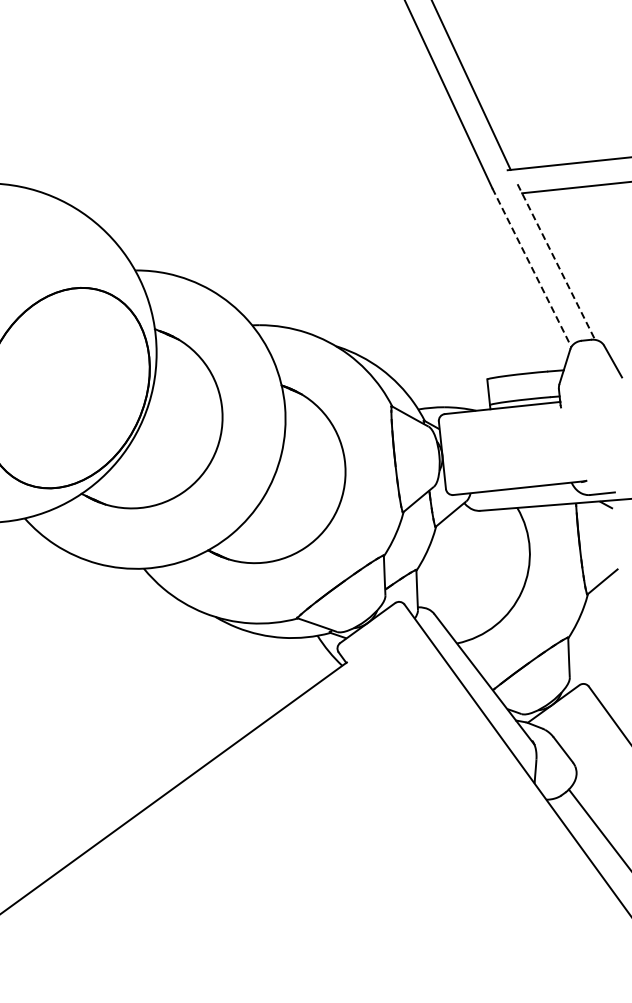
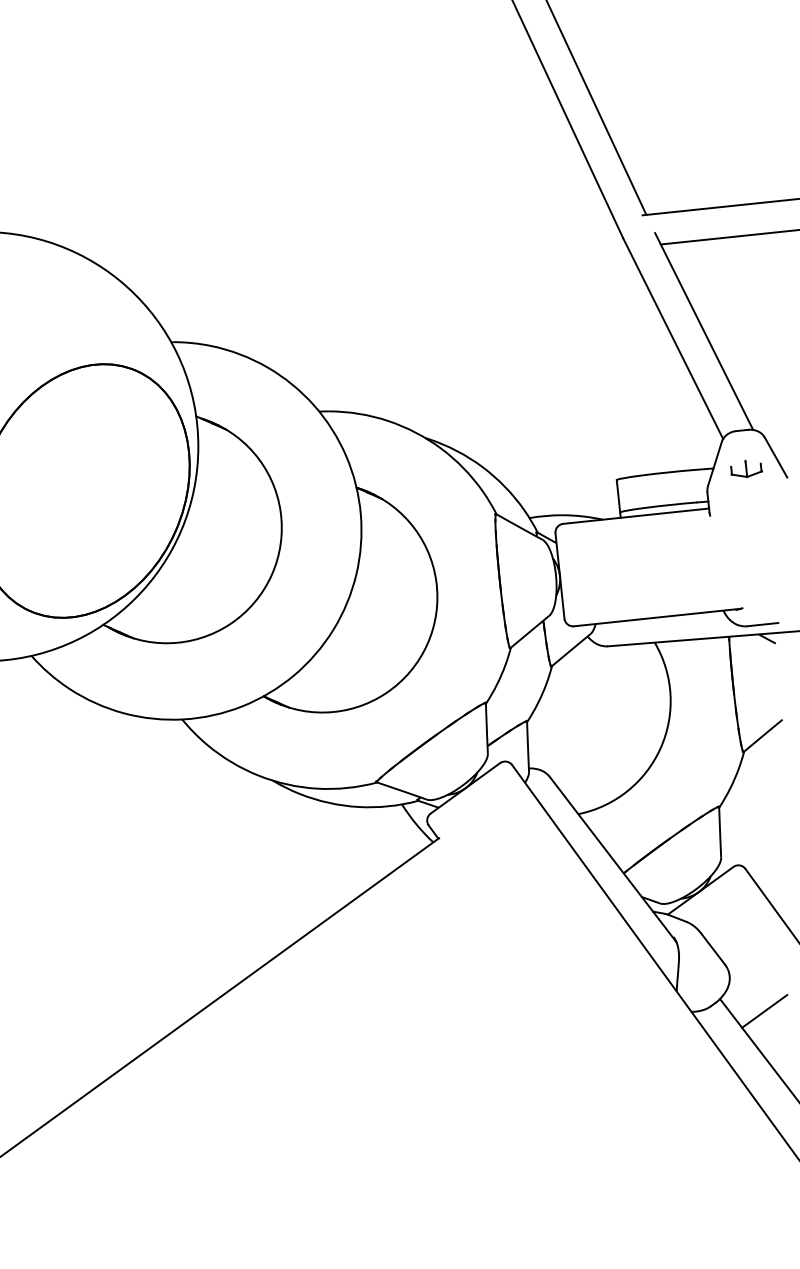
line: (556, 262) -> (704, 332), dashed -> solid
line: (531, 267) -> (672, 338), dashed -> solid
part: (589, 370) -> (746, 468), added
line: (604, 799) -> (765, 1011), added

